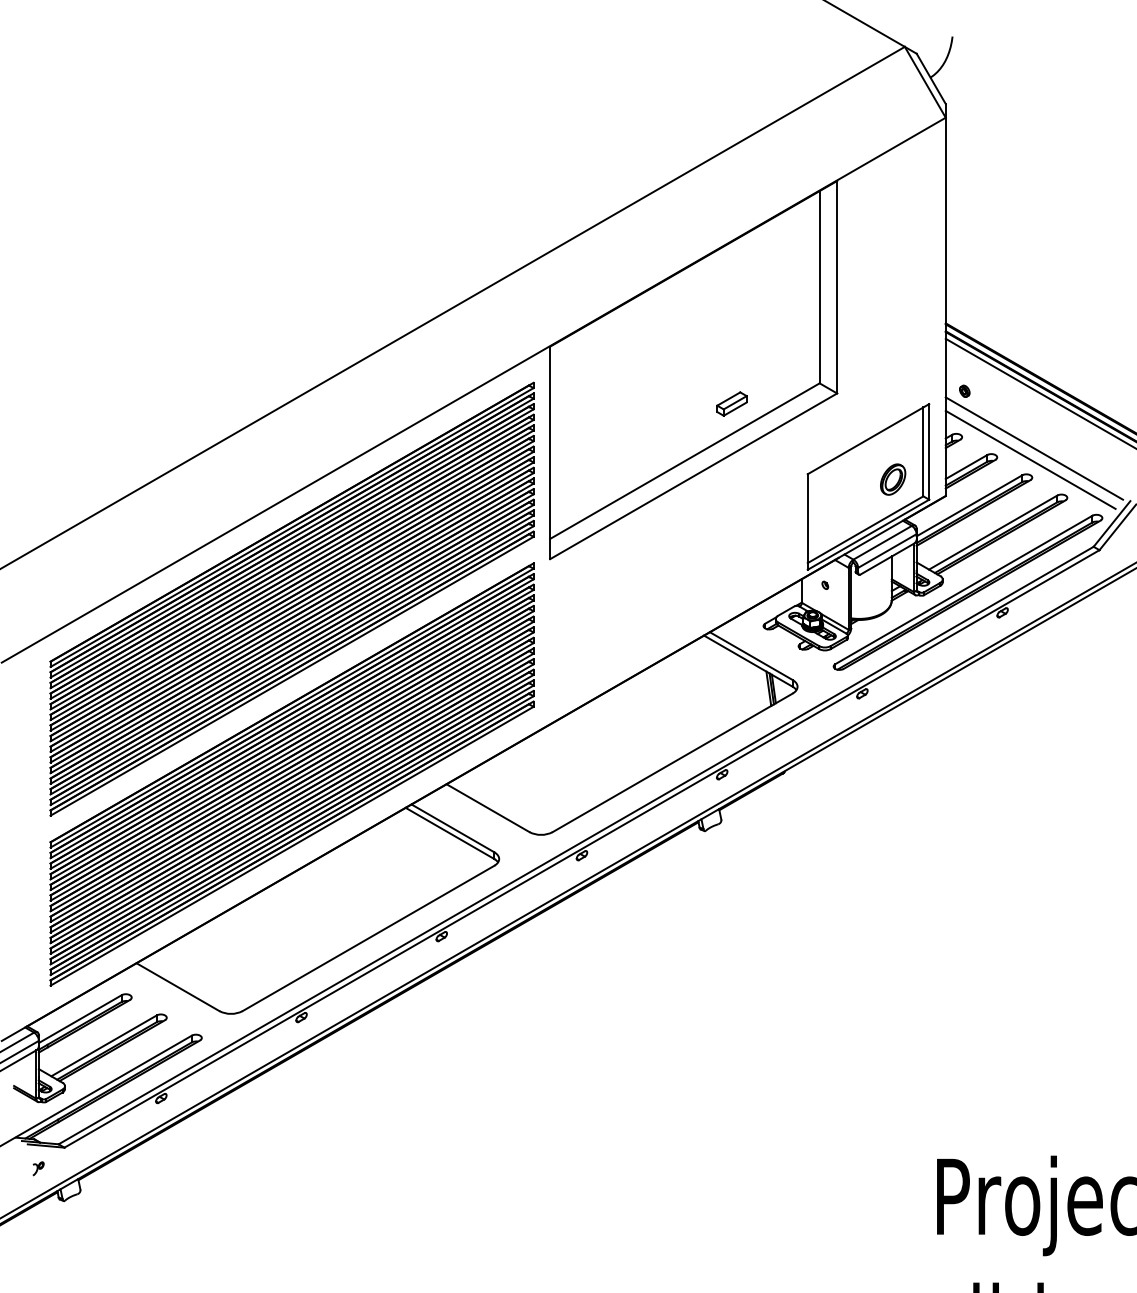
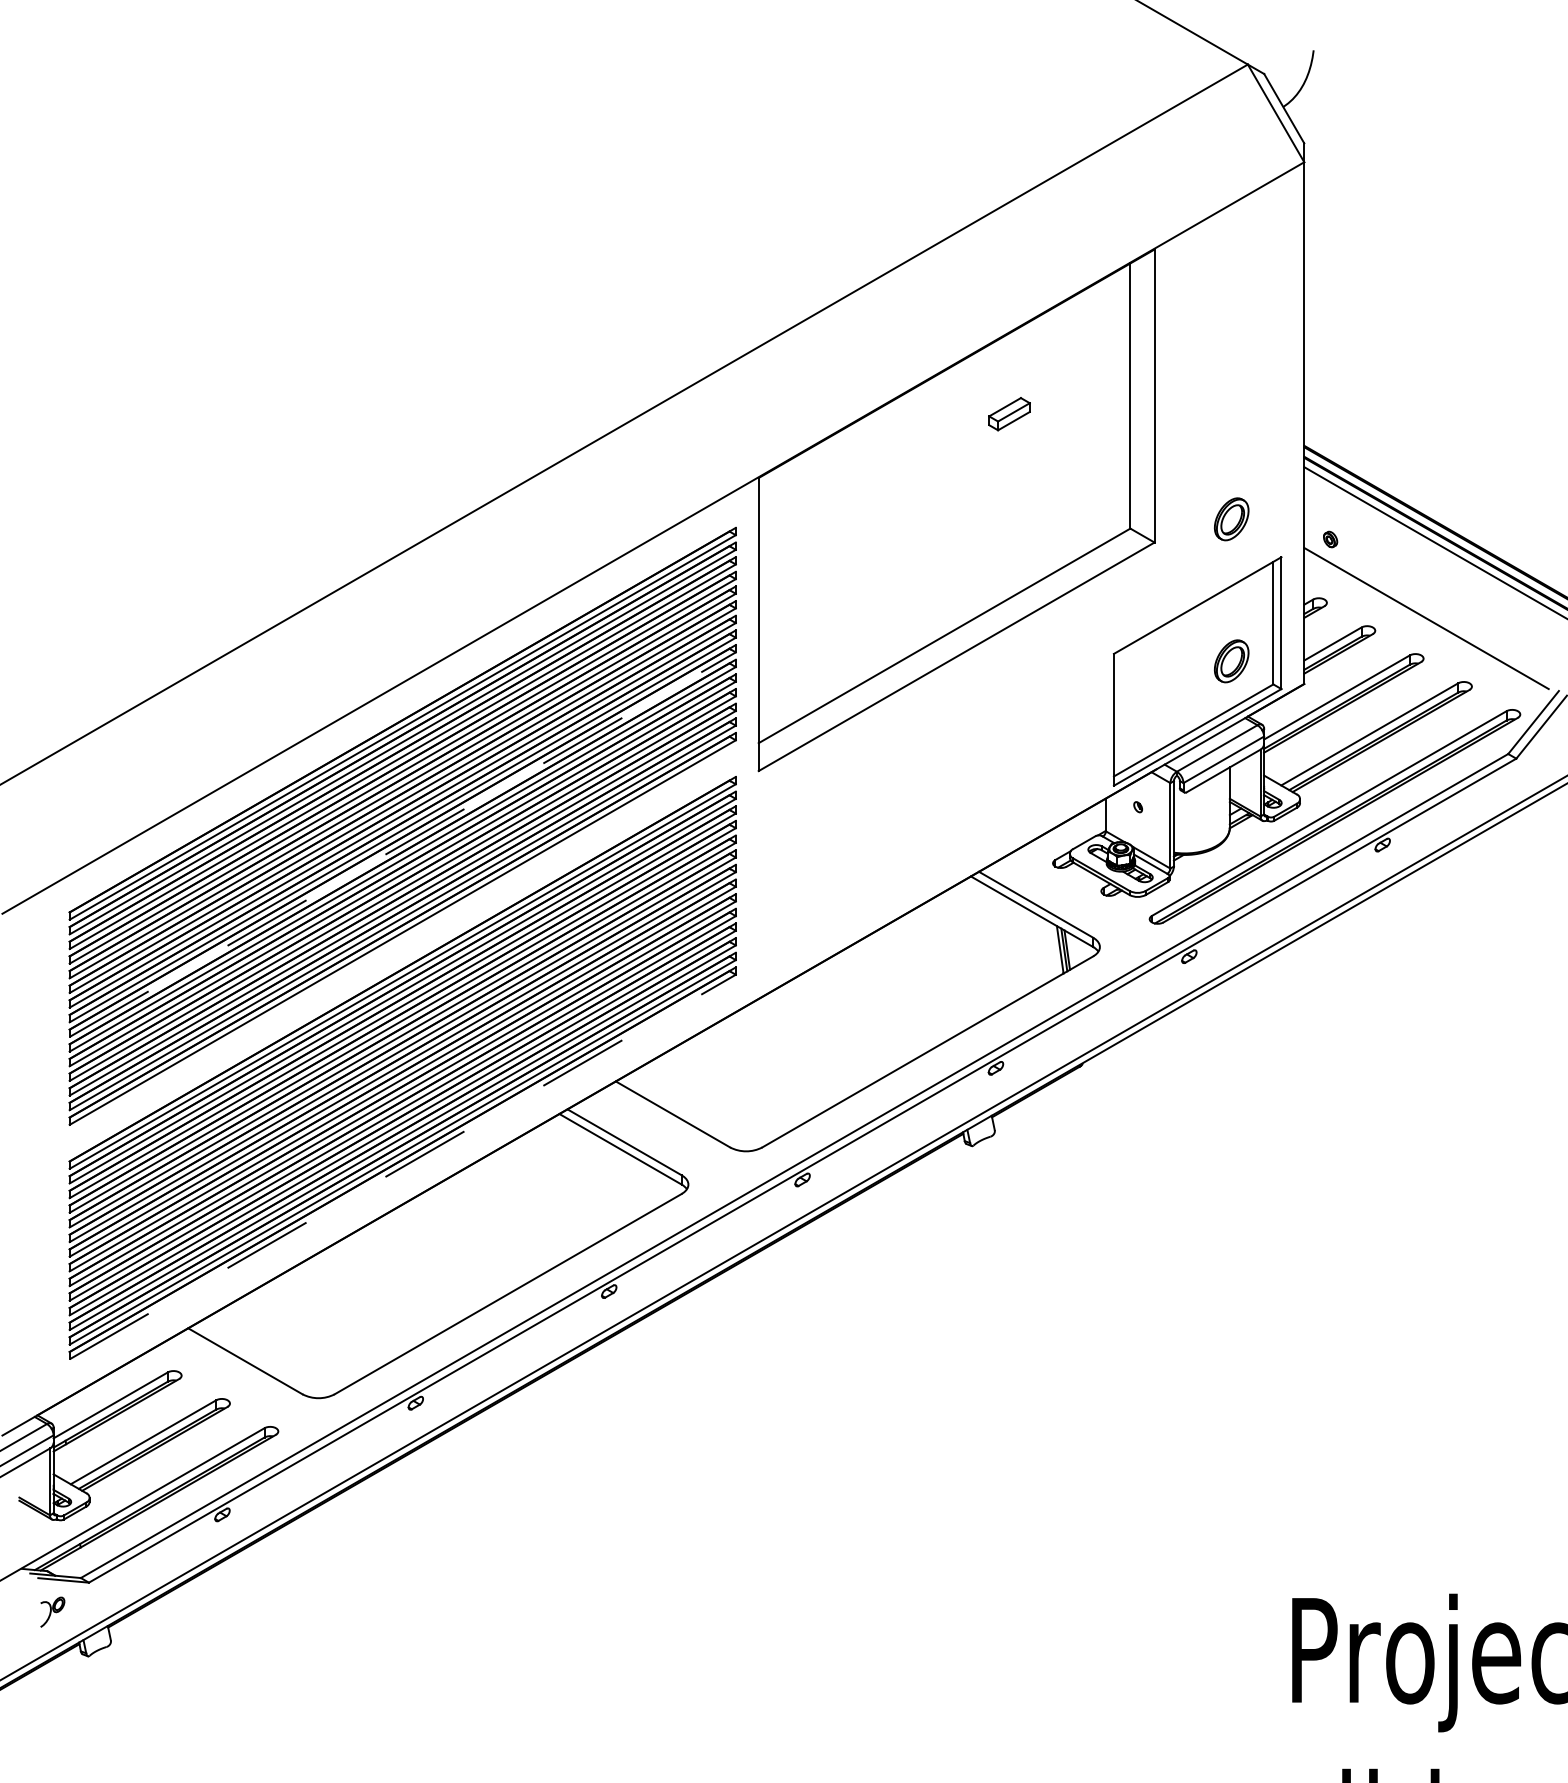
part: (892, 376) -> (1231, 519), added
part: (732, 404) -> (1009, 414), moved
line: (1030, 459) -> (1421, 633), removed
line: (291, 612) -> (402, 844), solid -> dashed
line: (291, 846) -> (402, 1167), solid -> dashed
part: (38, 1168) -> (53, 1611), size x1.6

